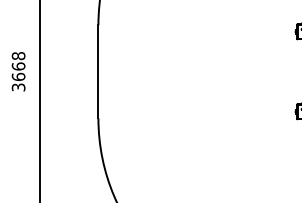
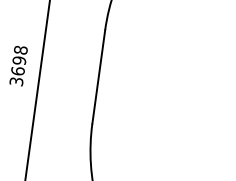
text: (18, 66) -> (19, 60), 3668 -> 3698

